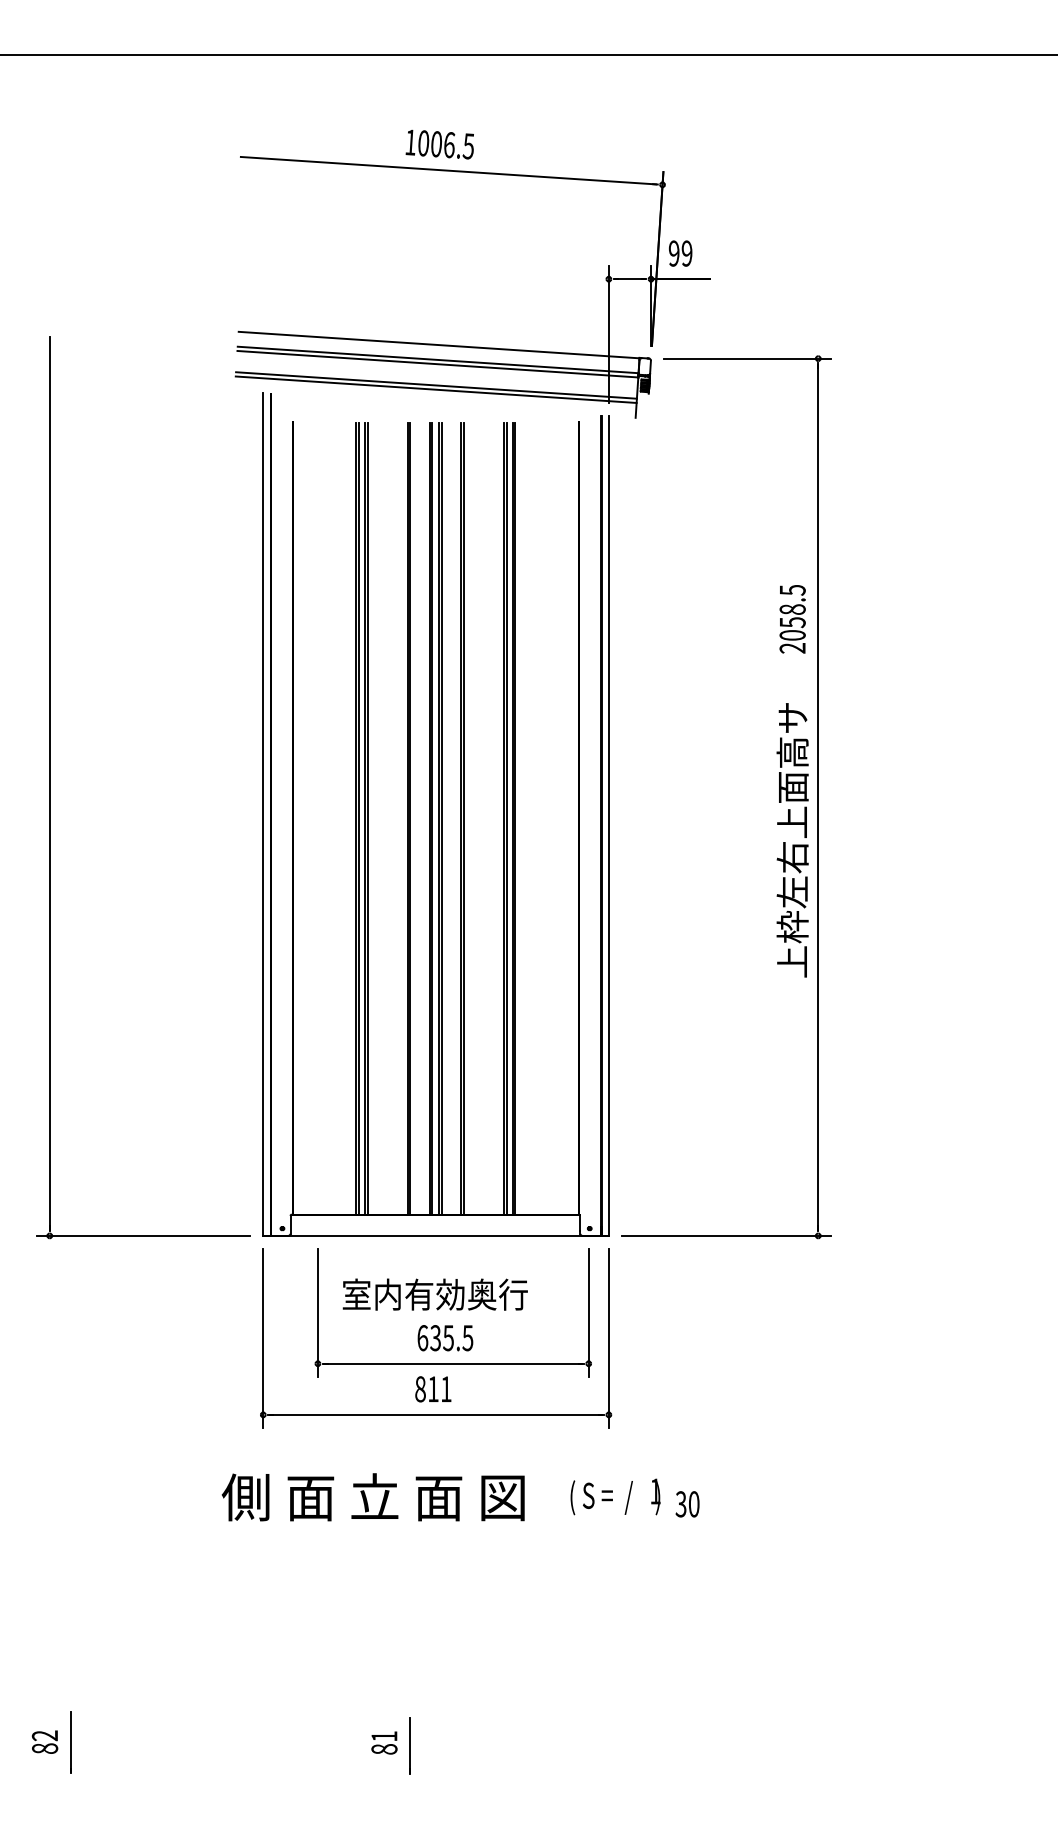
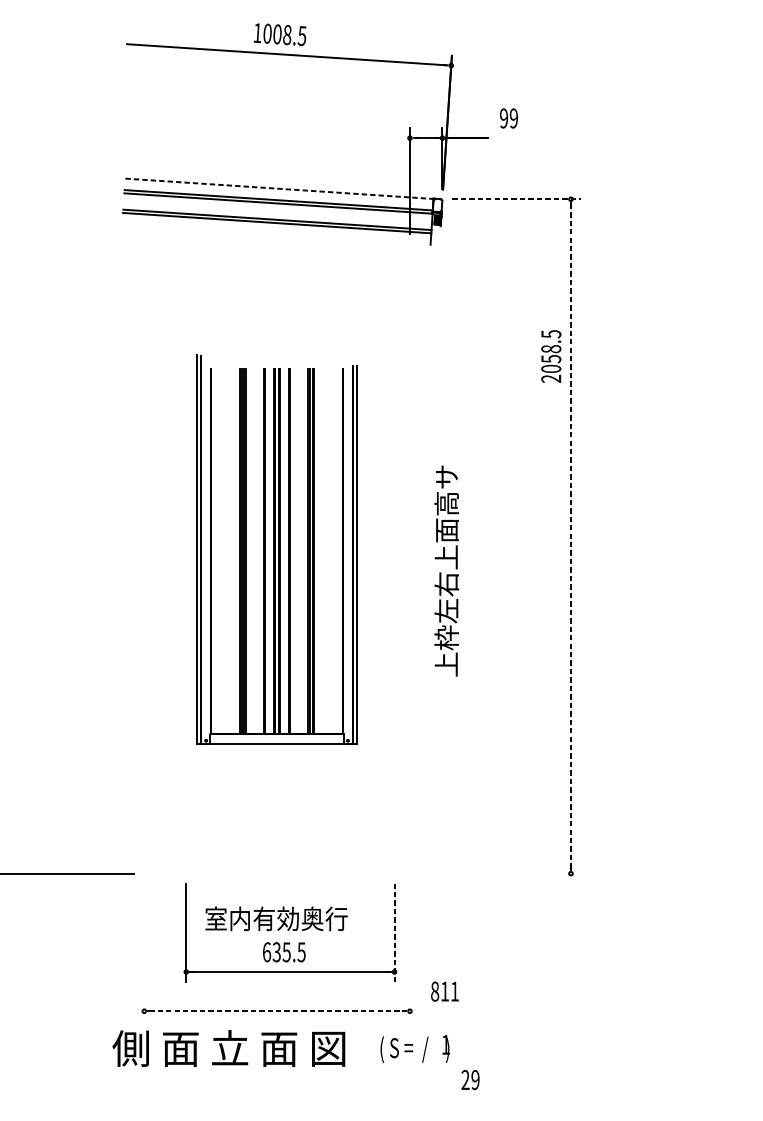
text: (449, 145) -> (287, 35), 1006.5 -> 1008.5
text: (680, 253) -> (508, 118), moved
line: (439, 345) -> (279, 189), solid -> dashed
line: (747, 358) -> (516, 199), solid -> dashed
text: (792, 619) -> (551, 356), moved
line: (818, 796) -> (571, 535), solid -> dashed
part: (435, 814) -> (276, 549), size x0.6
text: (792, 840) -> (446, 571), moved
line: (726, 1235) -> (500, 873), removed
line: (588, 1312) -> (394, 932), solid -> dashed
line: (263, 1337) -> (144, 951), removed
line: (608, 1337) -> (409, 951), removed
text: (433, 1389) -> (445, 991), moved
line: (436, 1414) -> (277, 1010), solid -> dashed
text: (615, 1496) -> (415, 1048), moved
text: (372, 1497) -> (228, 1048), moved
text: (687, 1504) -> (470, 1080), 30 -> 29

